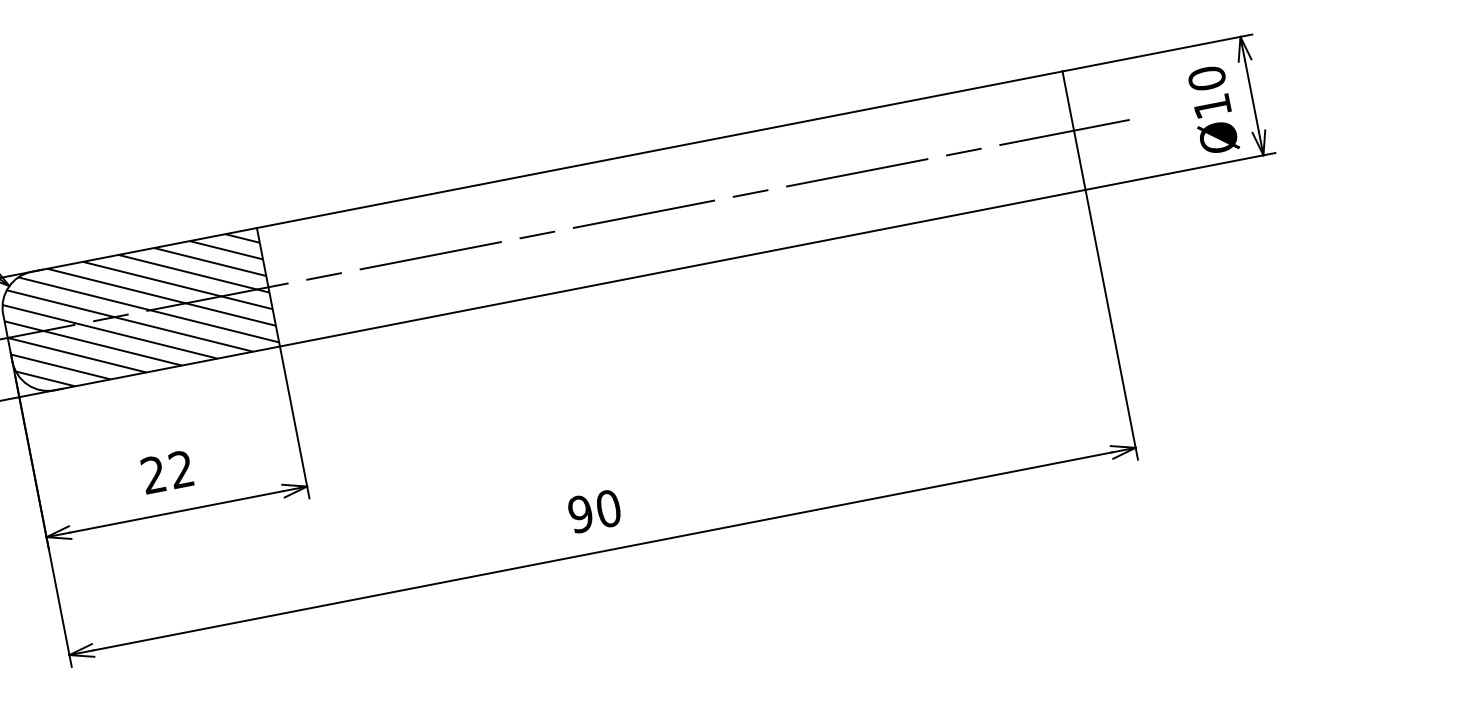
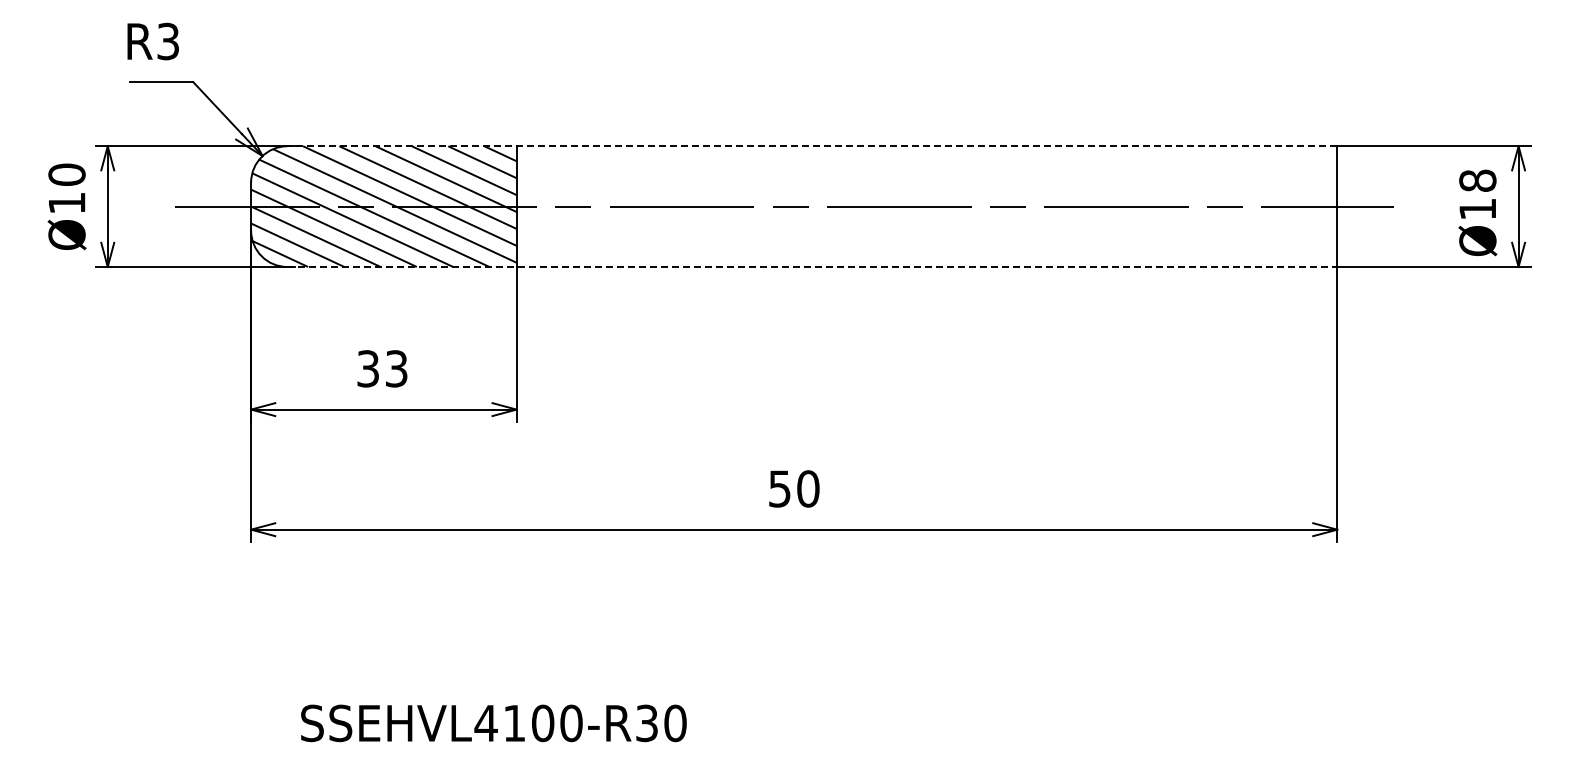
text: (1206, 78) -> (1477, 180), Ø10 -> Ø18
line: (547, 171) -> (812, 146), solid -> dashed
line: (570, 289) -> (812, 266), solid -> dashed
text: (167, 471) -> (382, 368), 22 -> 33
text: (580, 513) -> (779, 488), 90 -> 50

